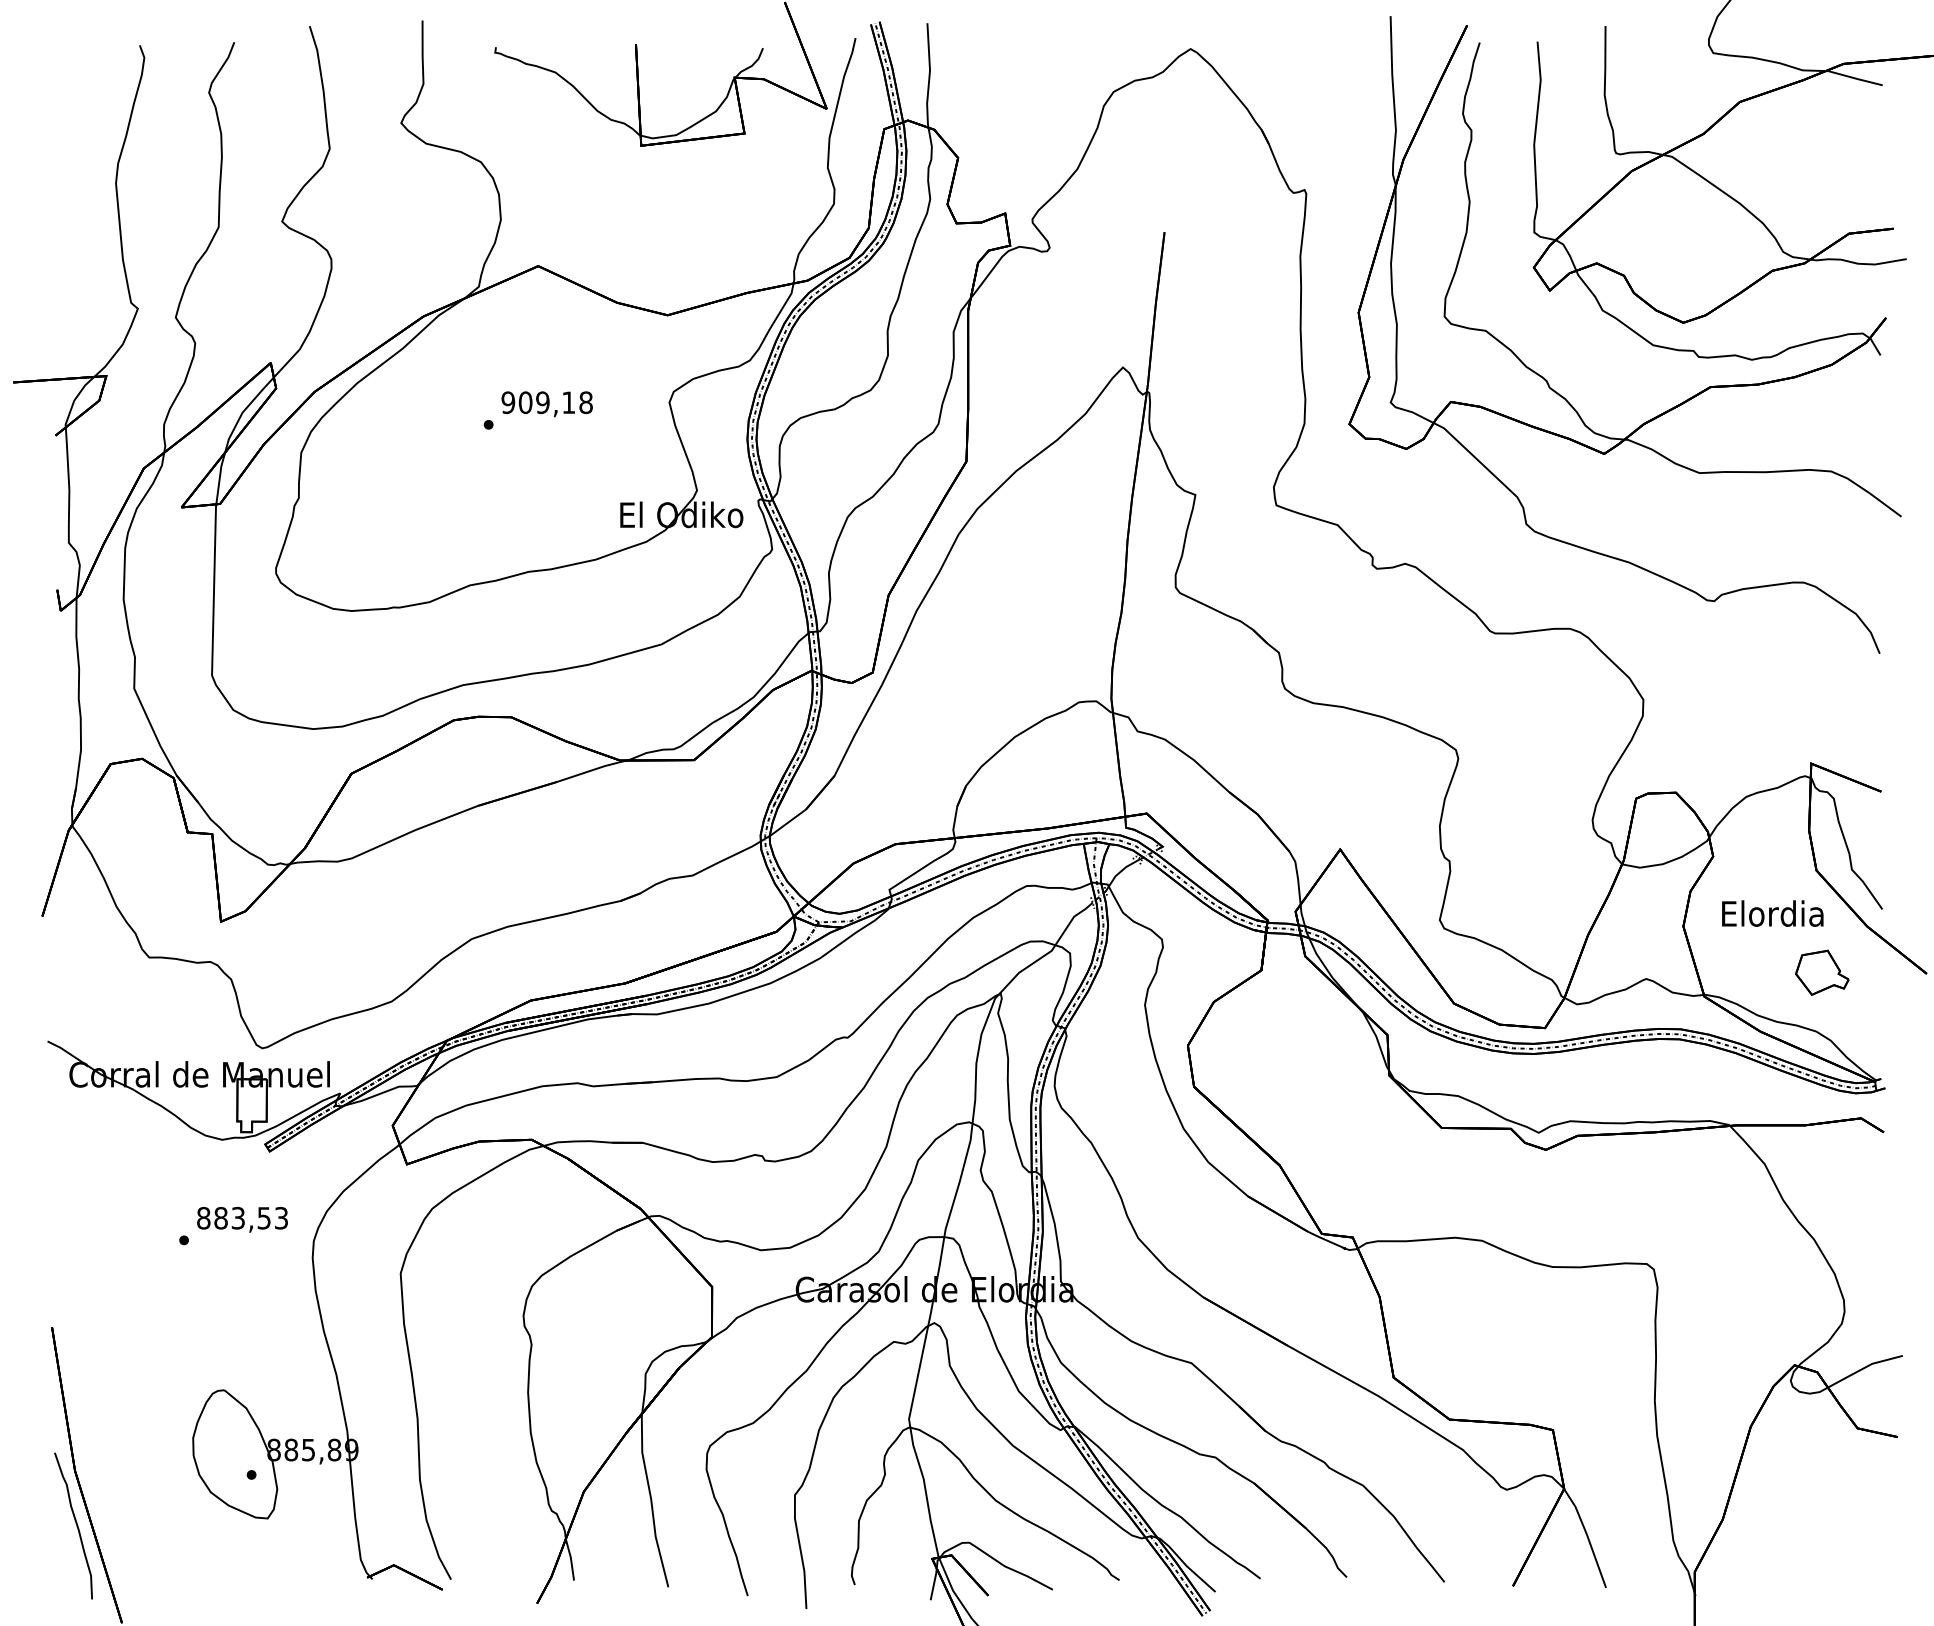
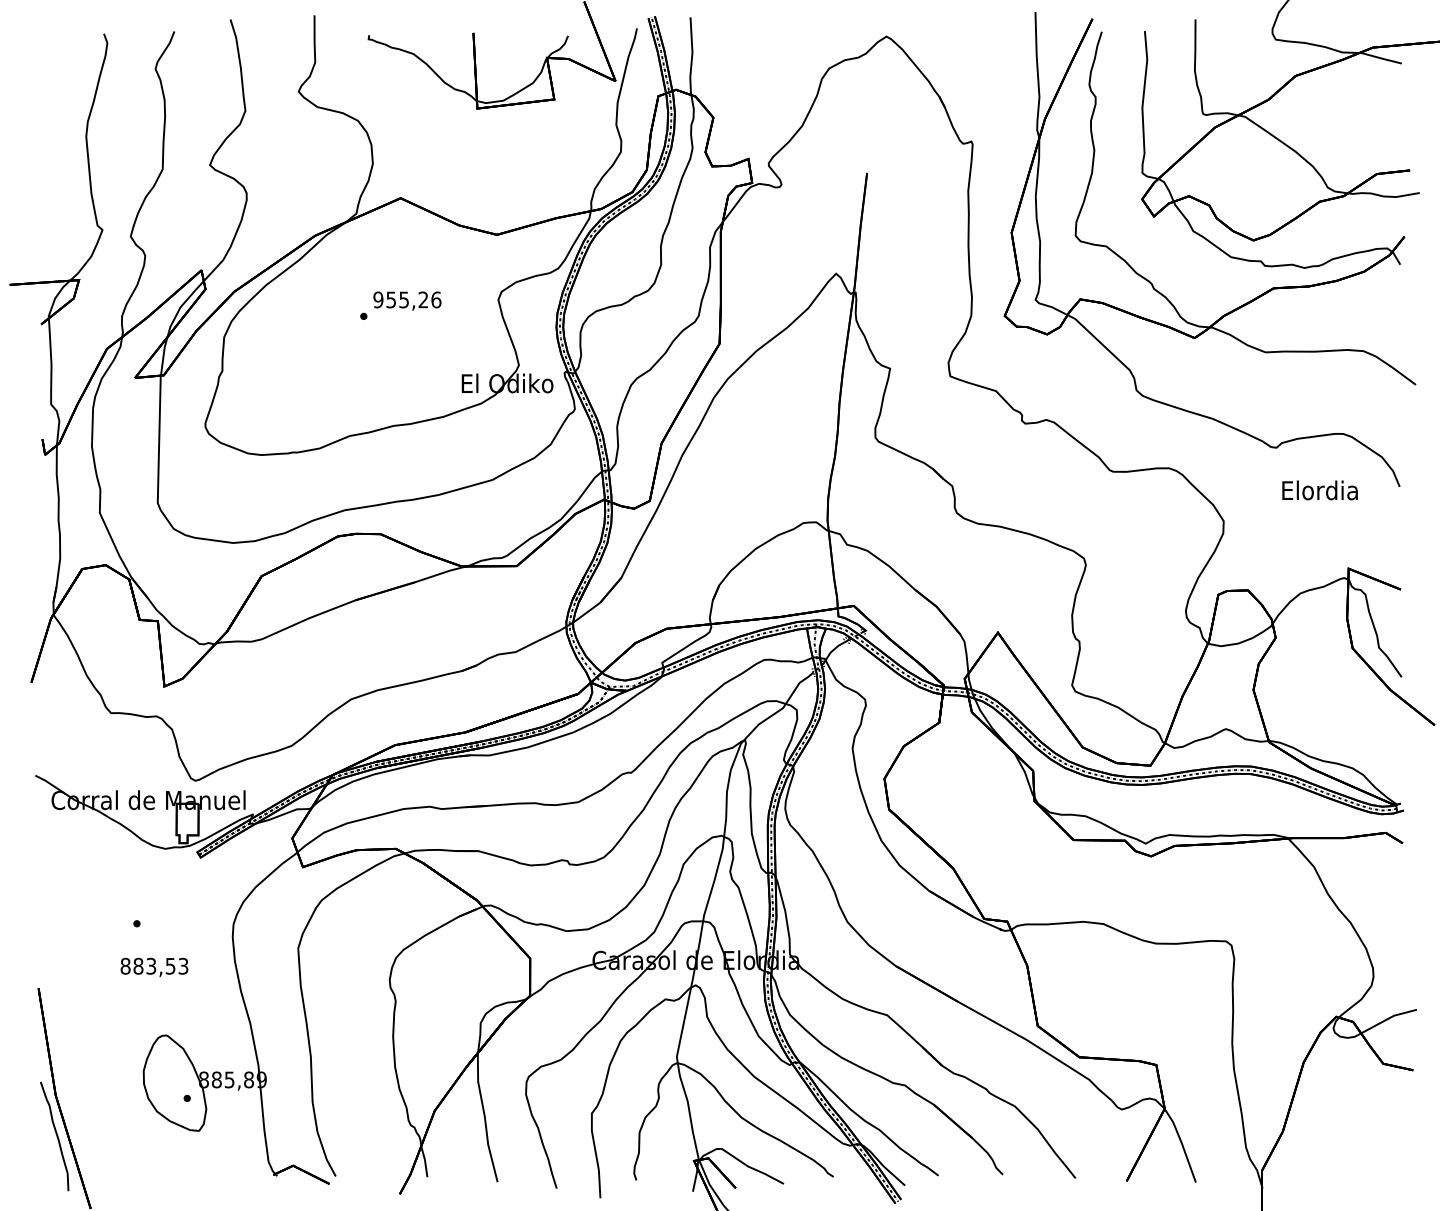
text: (555, 402) -> (413, 299), 909,18 -> 955,26
text: (1772, 913) -> (1319, 490), moved
part: (1821, 972) -> (1356, 724), removed
text: (242, 1218) -> (154, 966), moved

